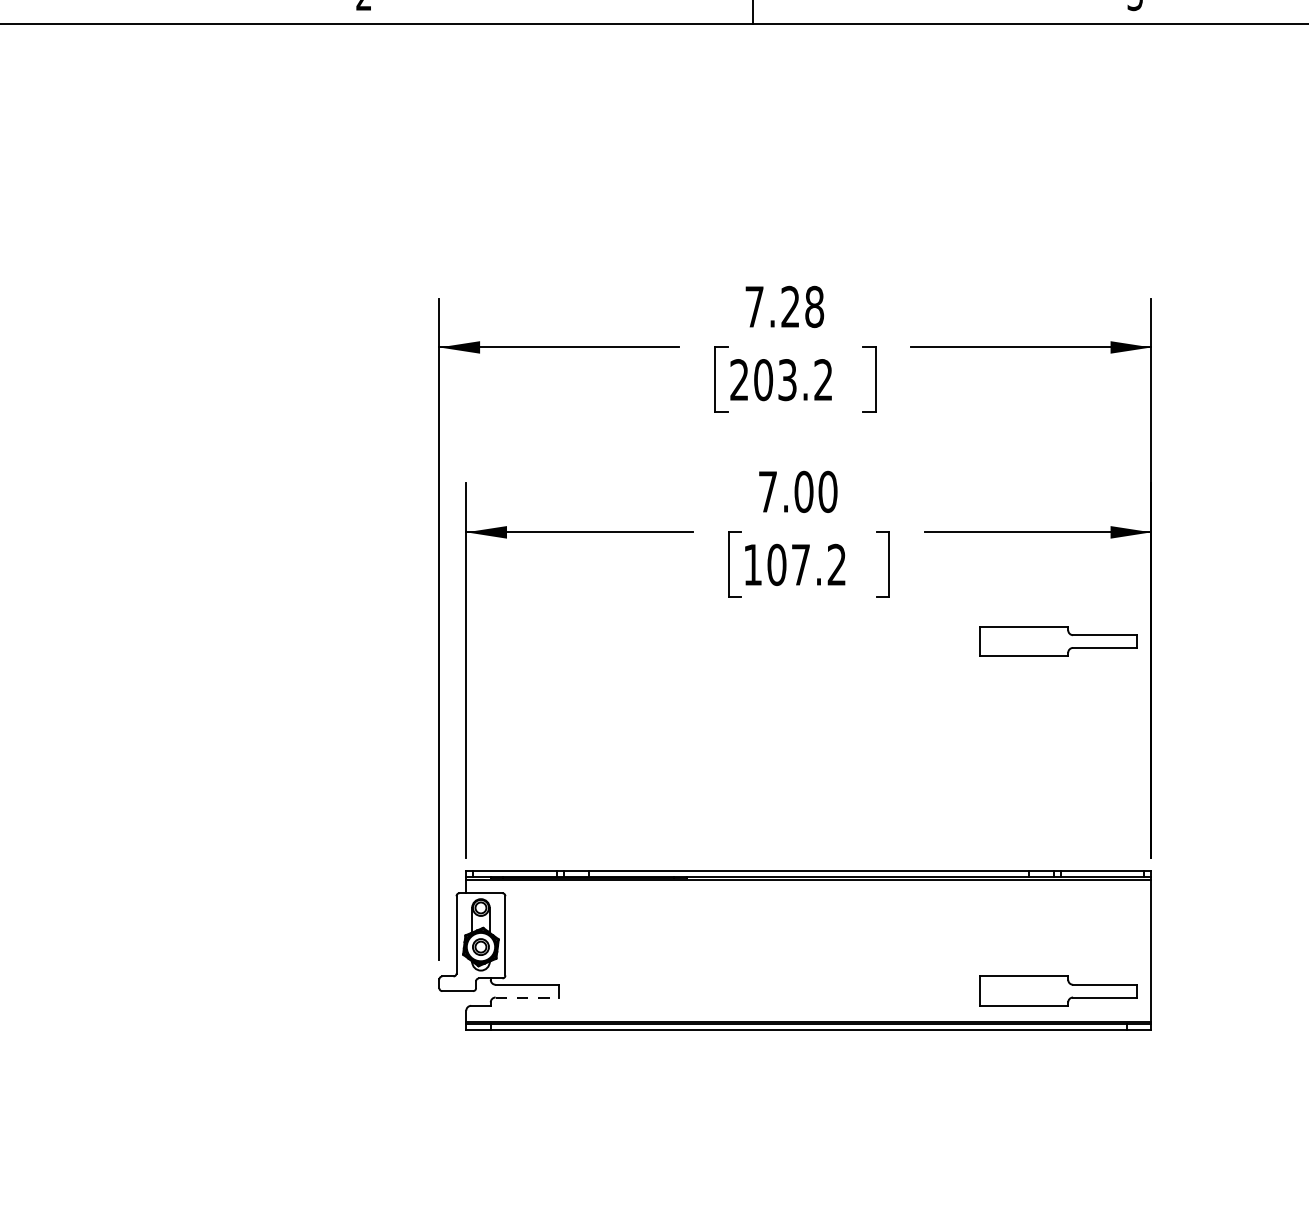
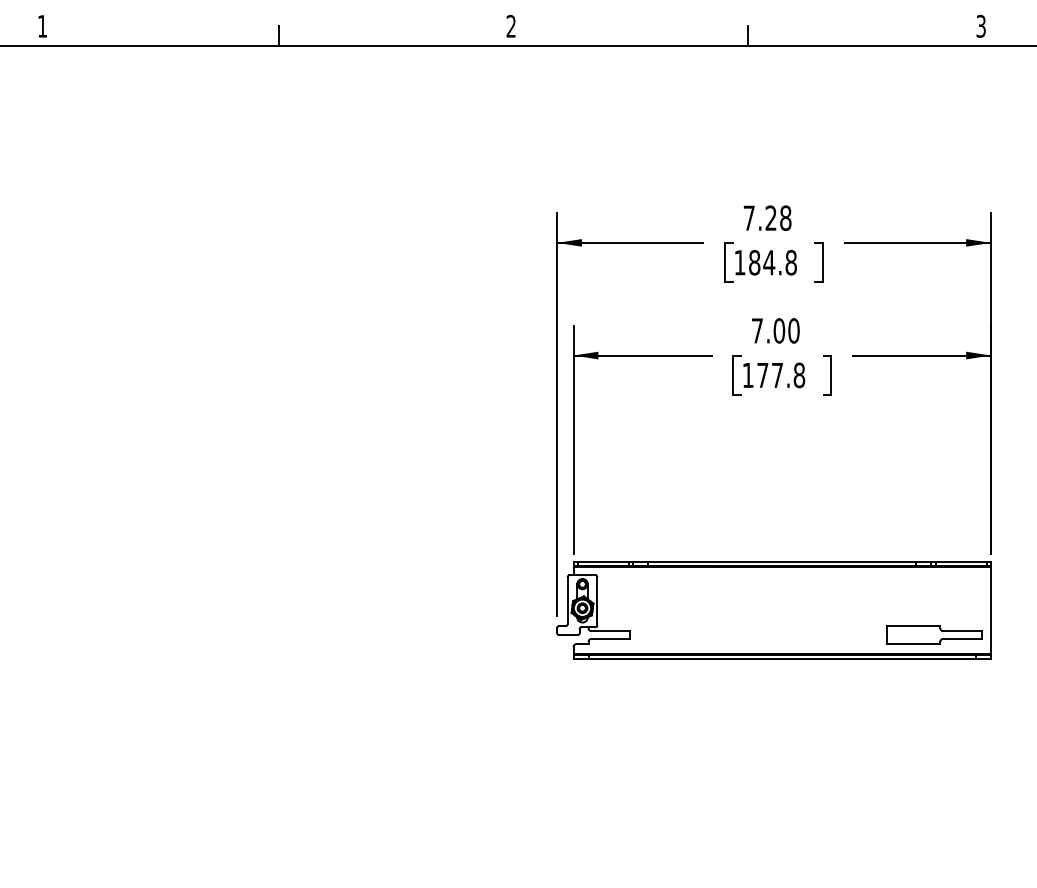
text: (781, 379) -> (765, 262), 203.2 -> 184.8
text: (807, 565) -> (781, 375), 107.2 -> 177.8
part: (1058, 640) -> (934, 421), removed
line: (528, 996) -> (611, 638), dashed -> solid

